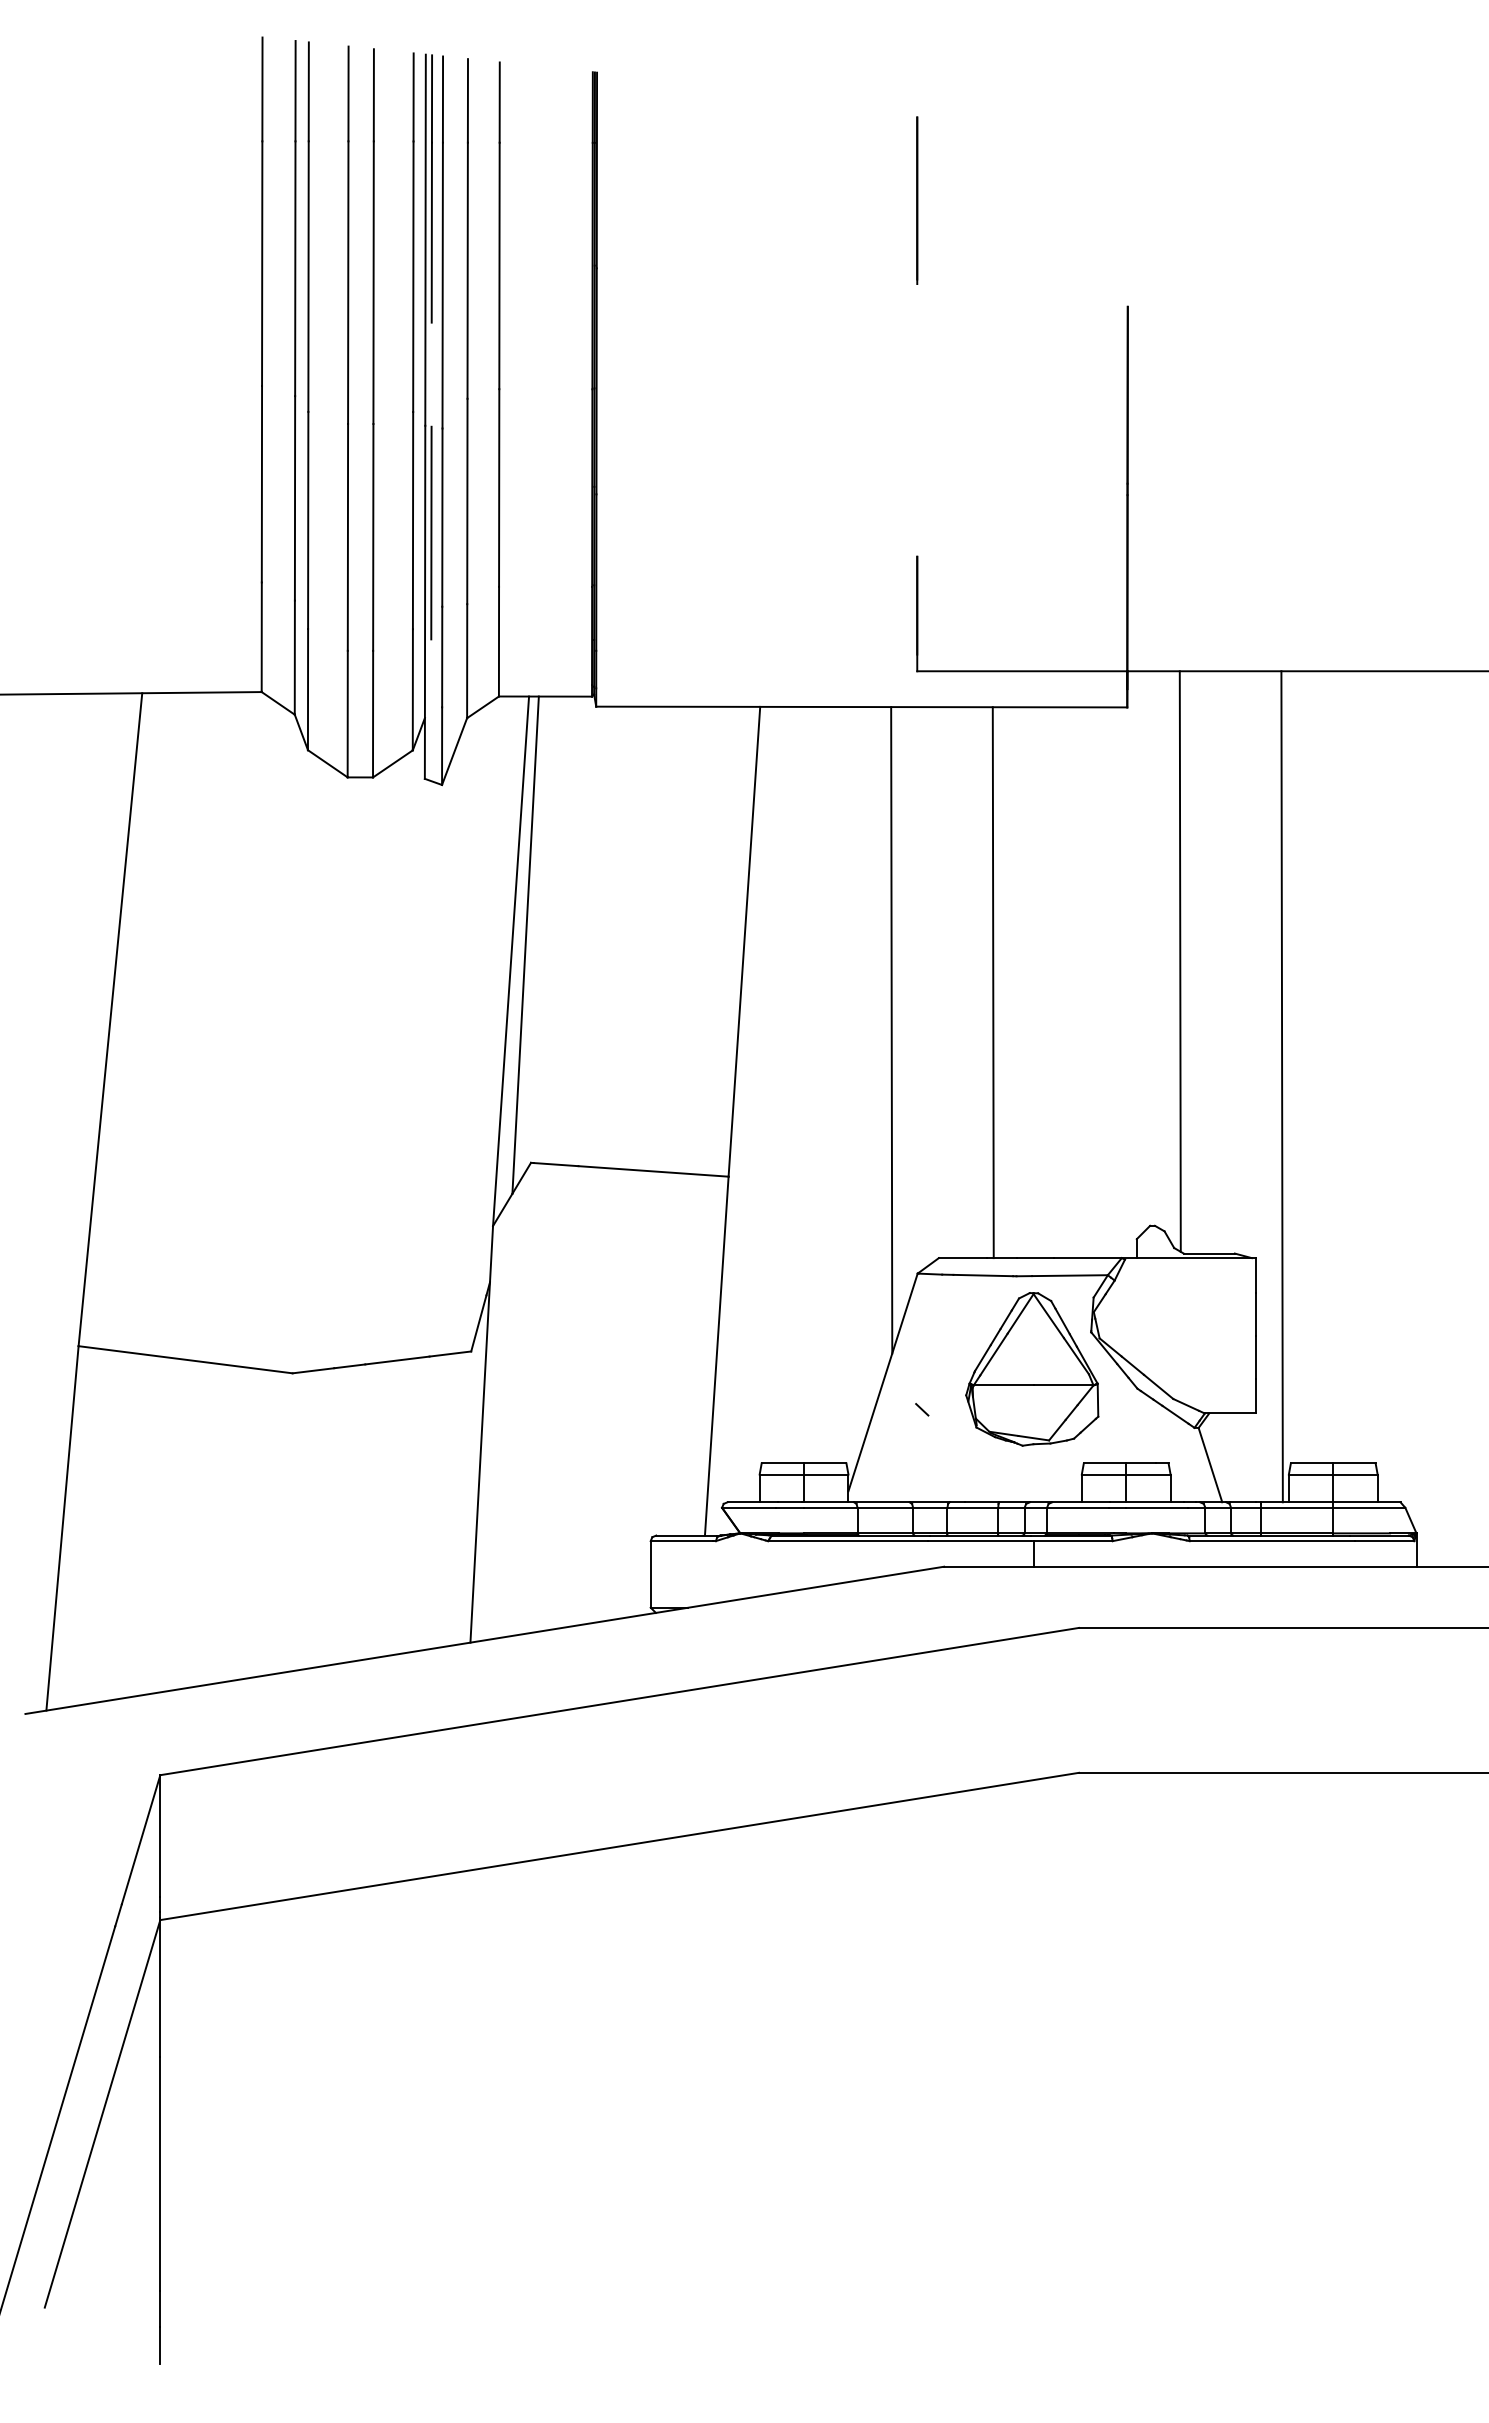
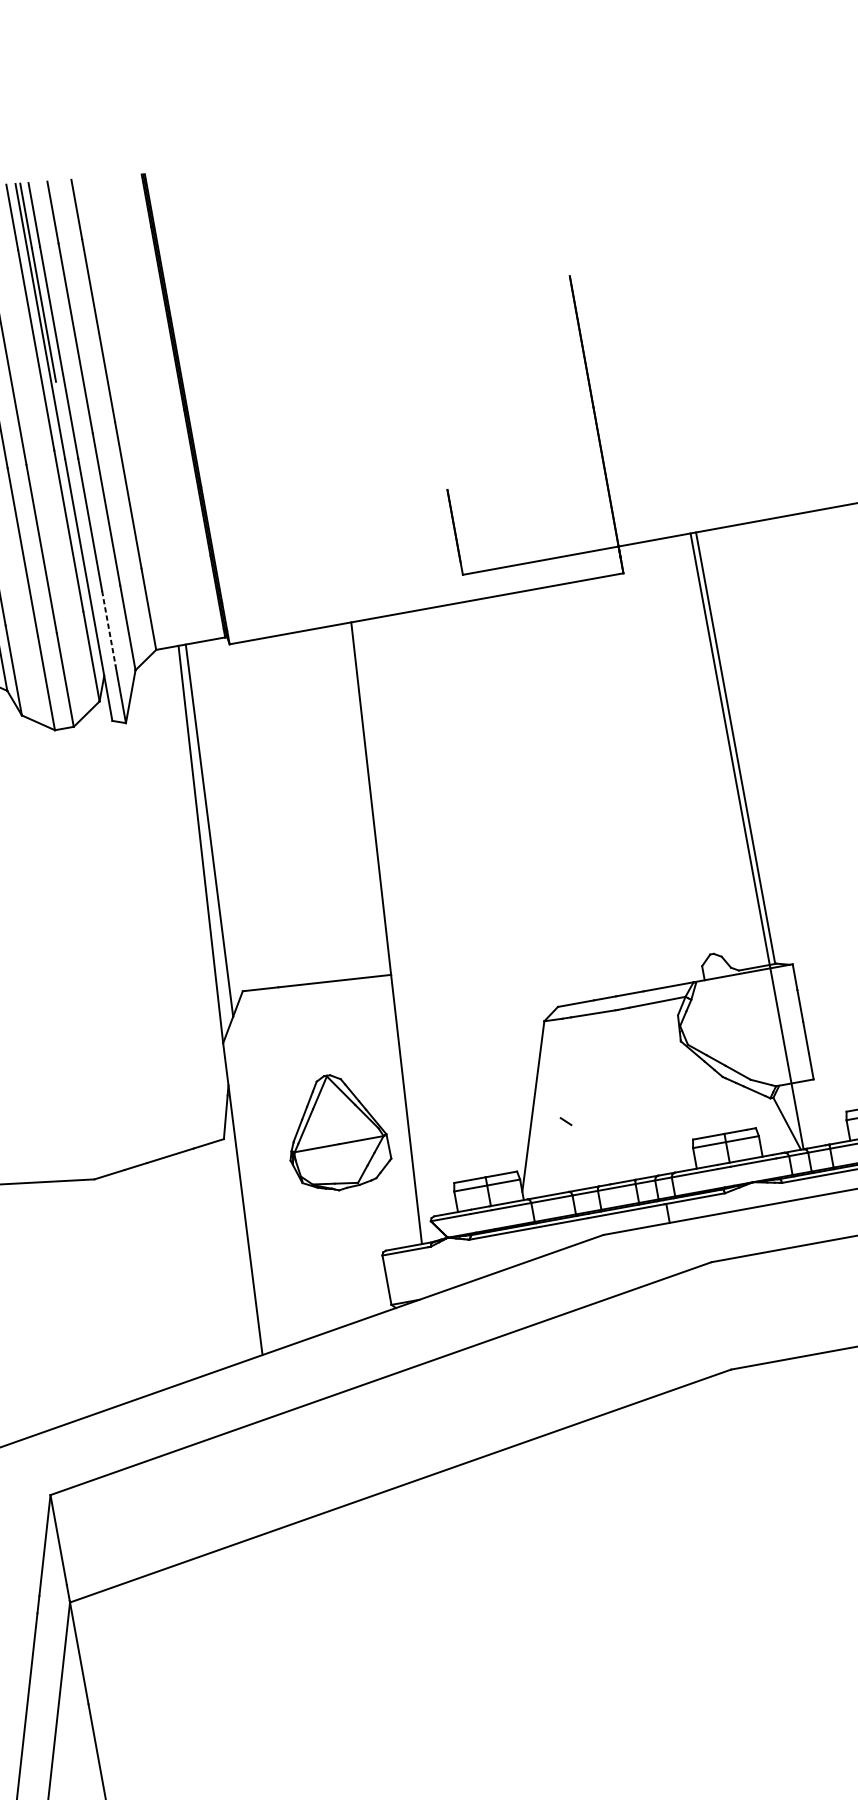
line: (917, 200) -> (399, 225), removed
line: (431, 532) -> (84, 537), removed
line: (442, 657) -> (109, 628), solid -> dashed
line: (1179, 961) -> (734, 747), moved
line: (992, 982) -> (560, 795), removed
line: (891, 1030) -> (492, 844), removed
line: (1281, 1086) -> (746, 841), moved
part: (1032, 1369) -> (336, 1132), moved

